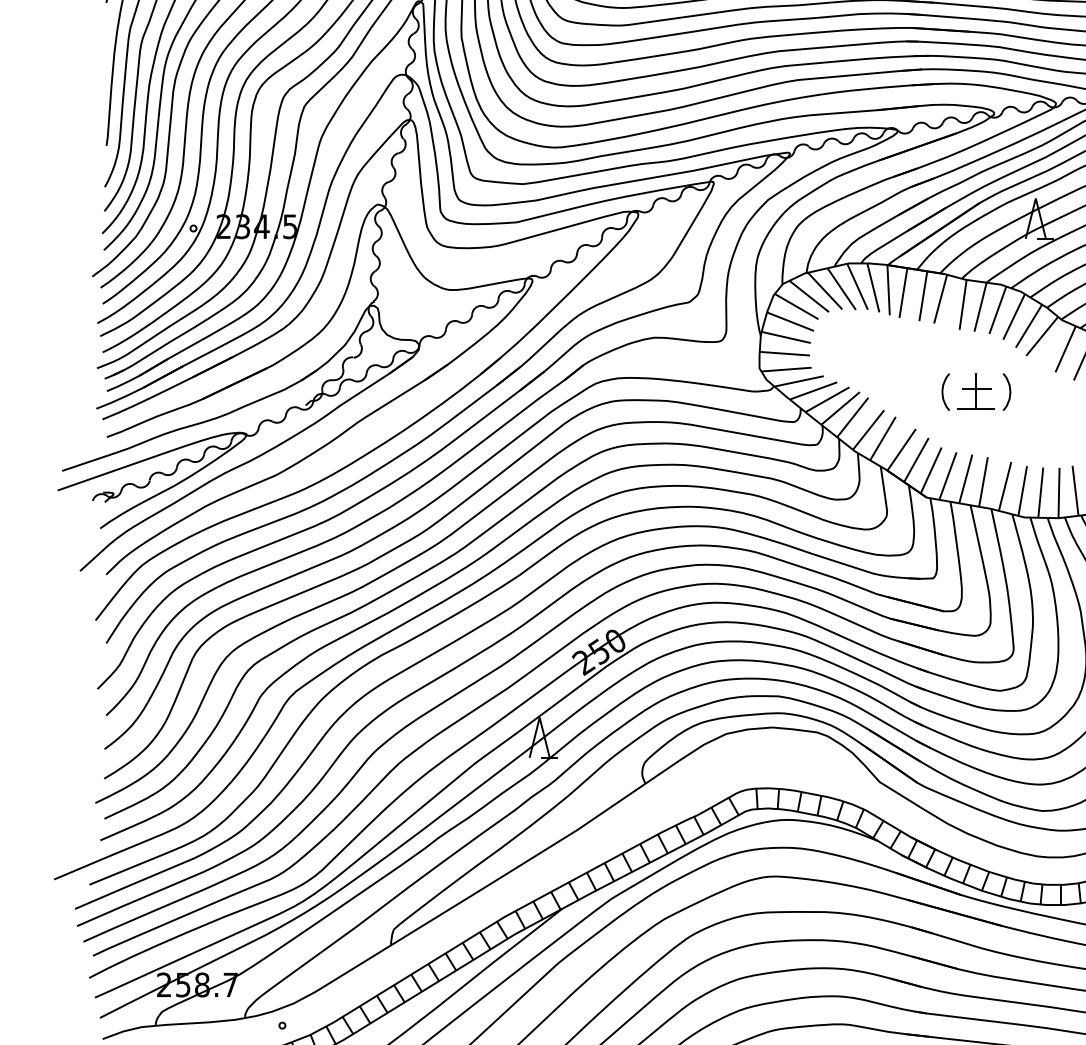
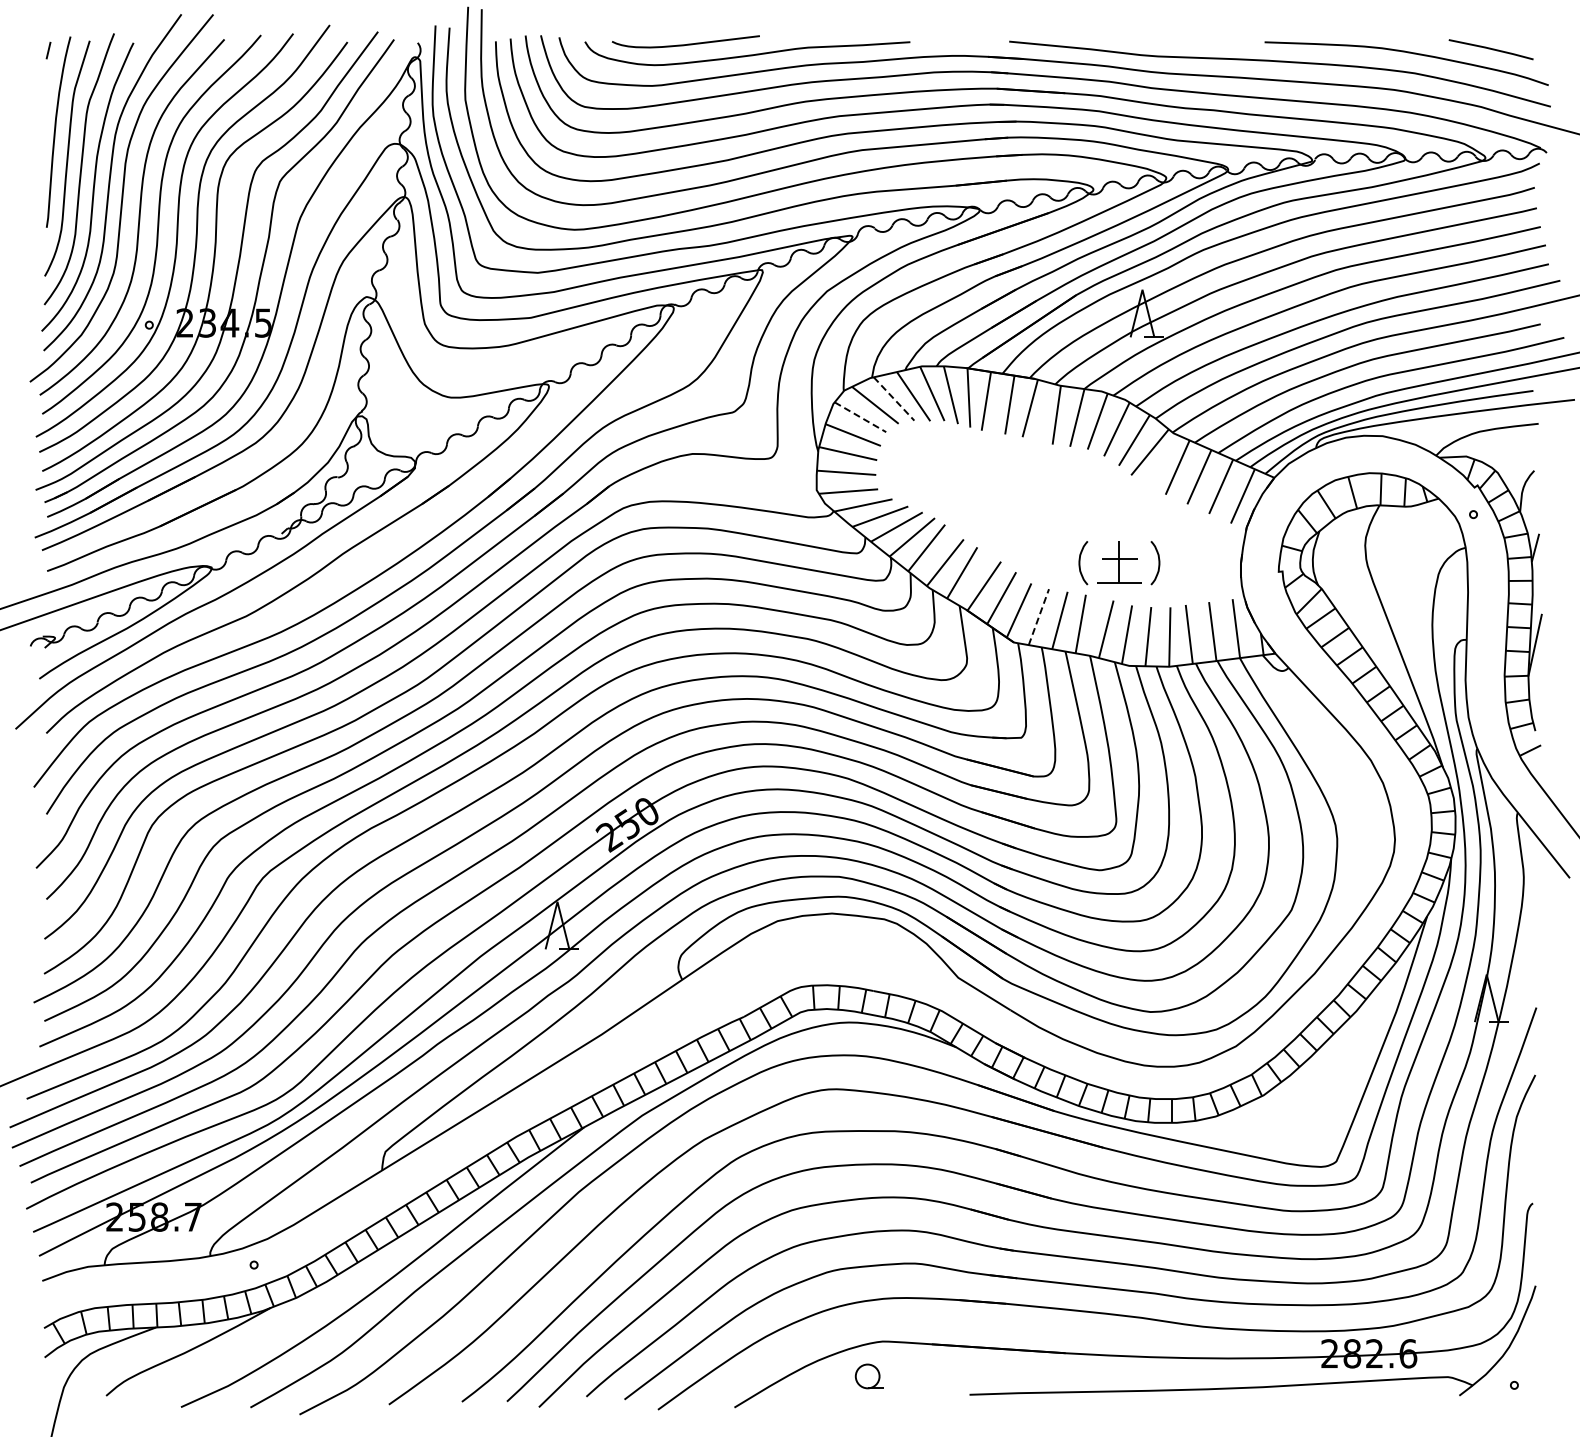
line: (825, 290) -> (894, 398), solid -> dashed
line: (796, 306) -> (860, 417), solid -> dashed
part: (976, 392) -> (1119, 563), moved
line: (947, 476) -> (1038, 617), solid -> dashed

